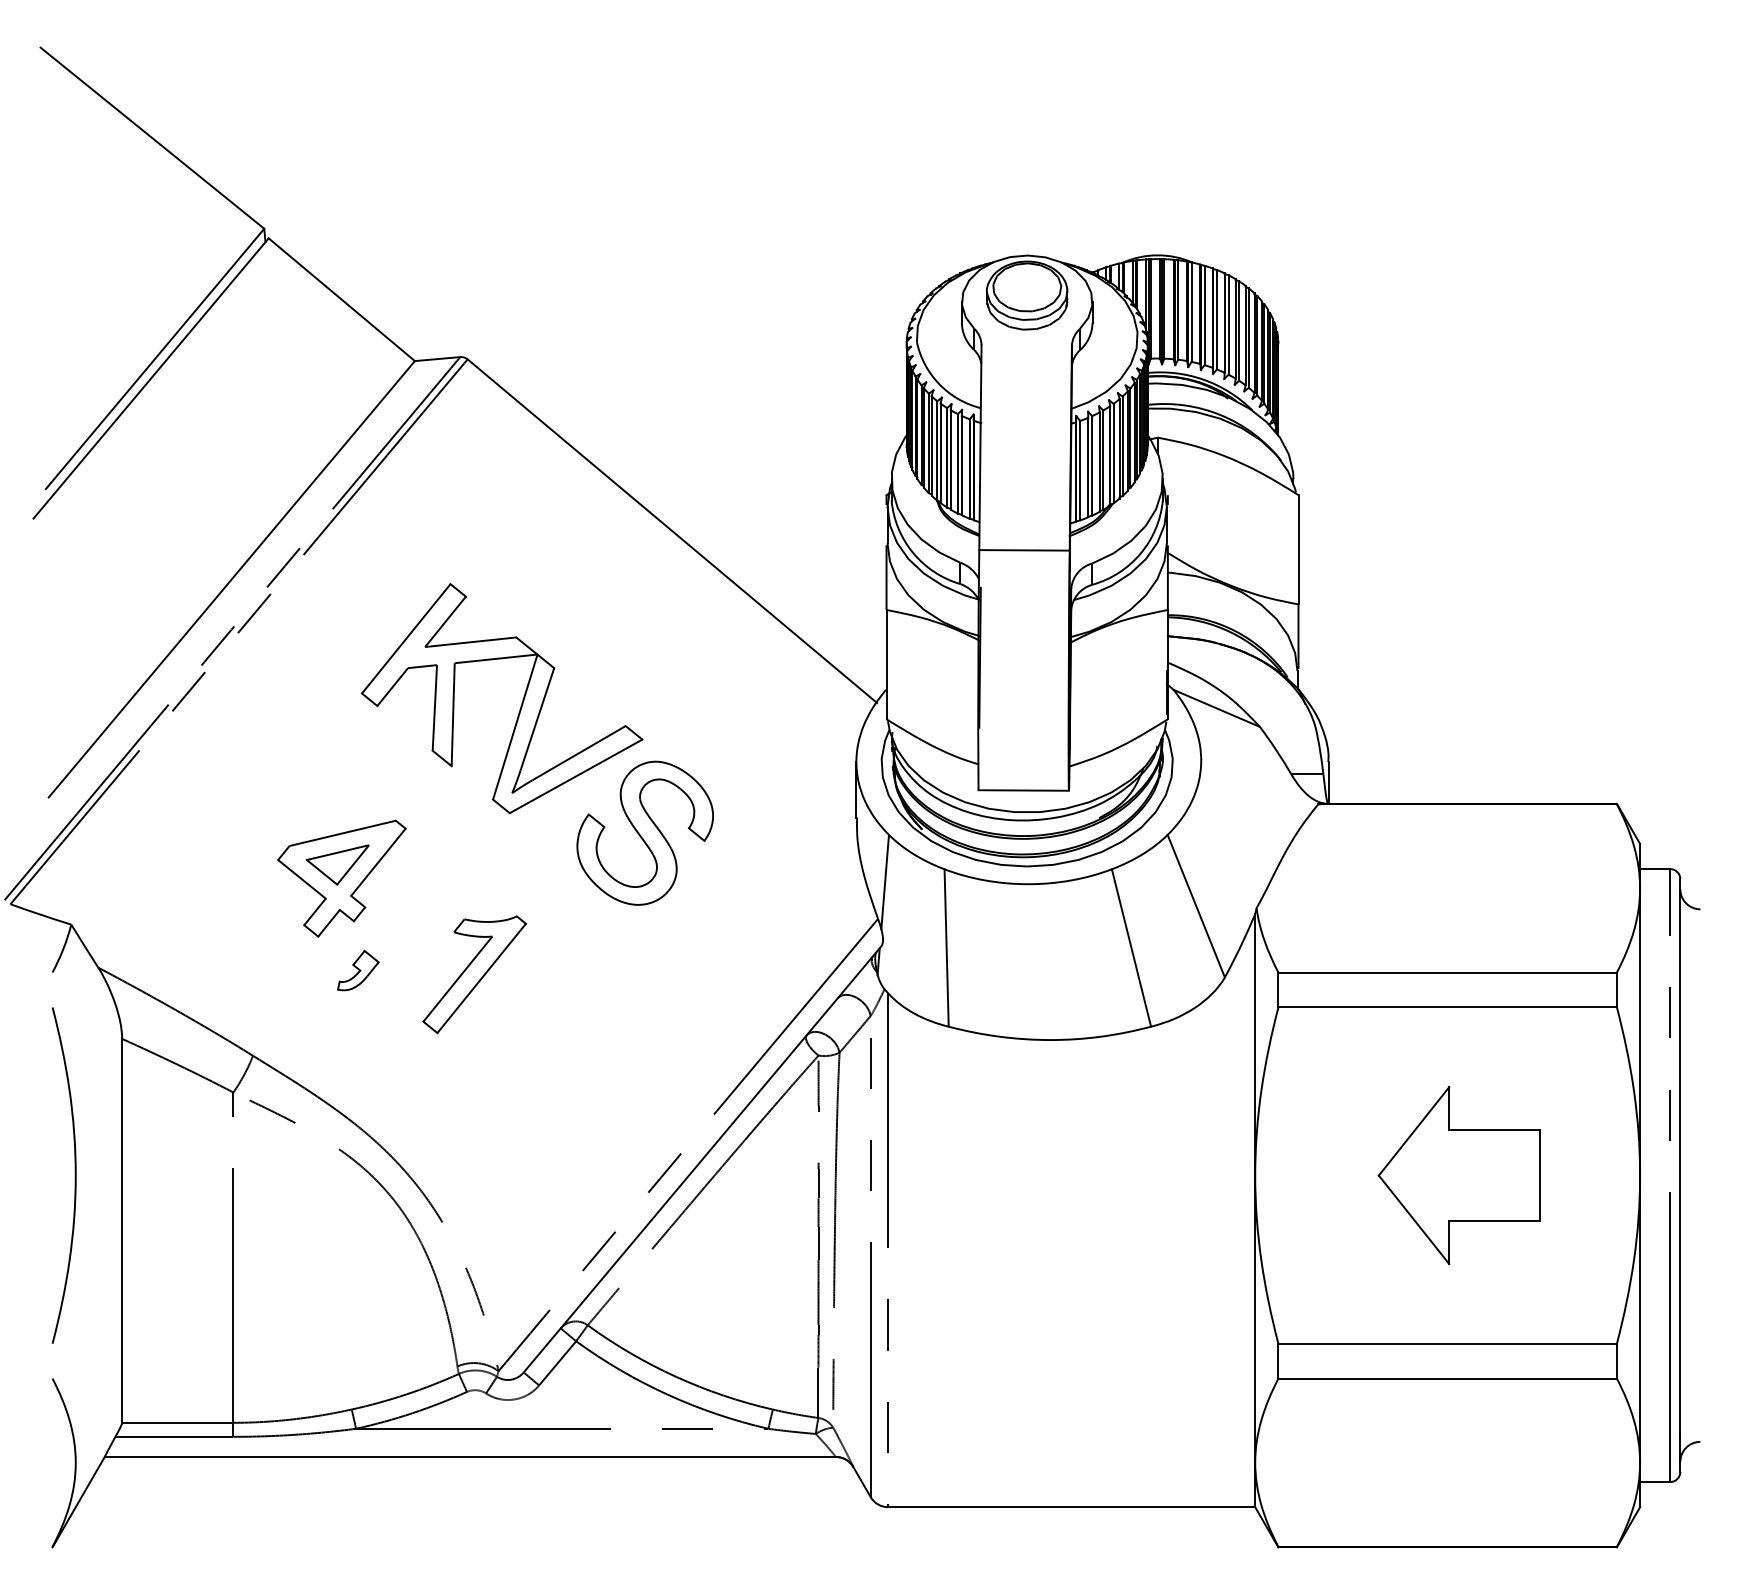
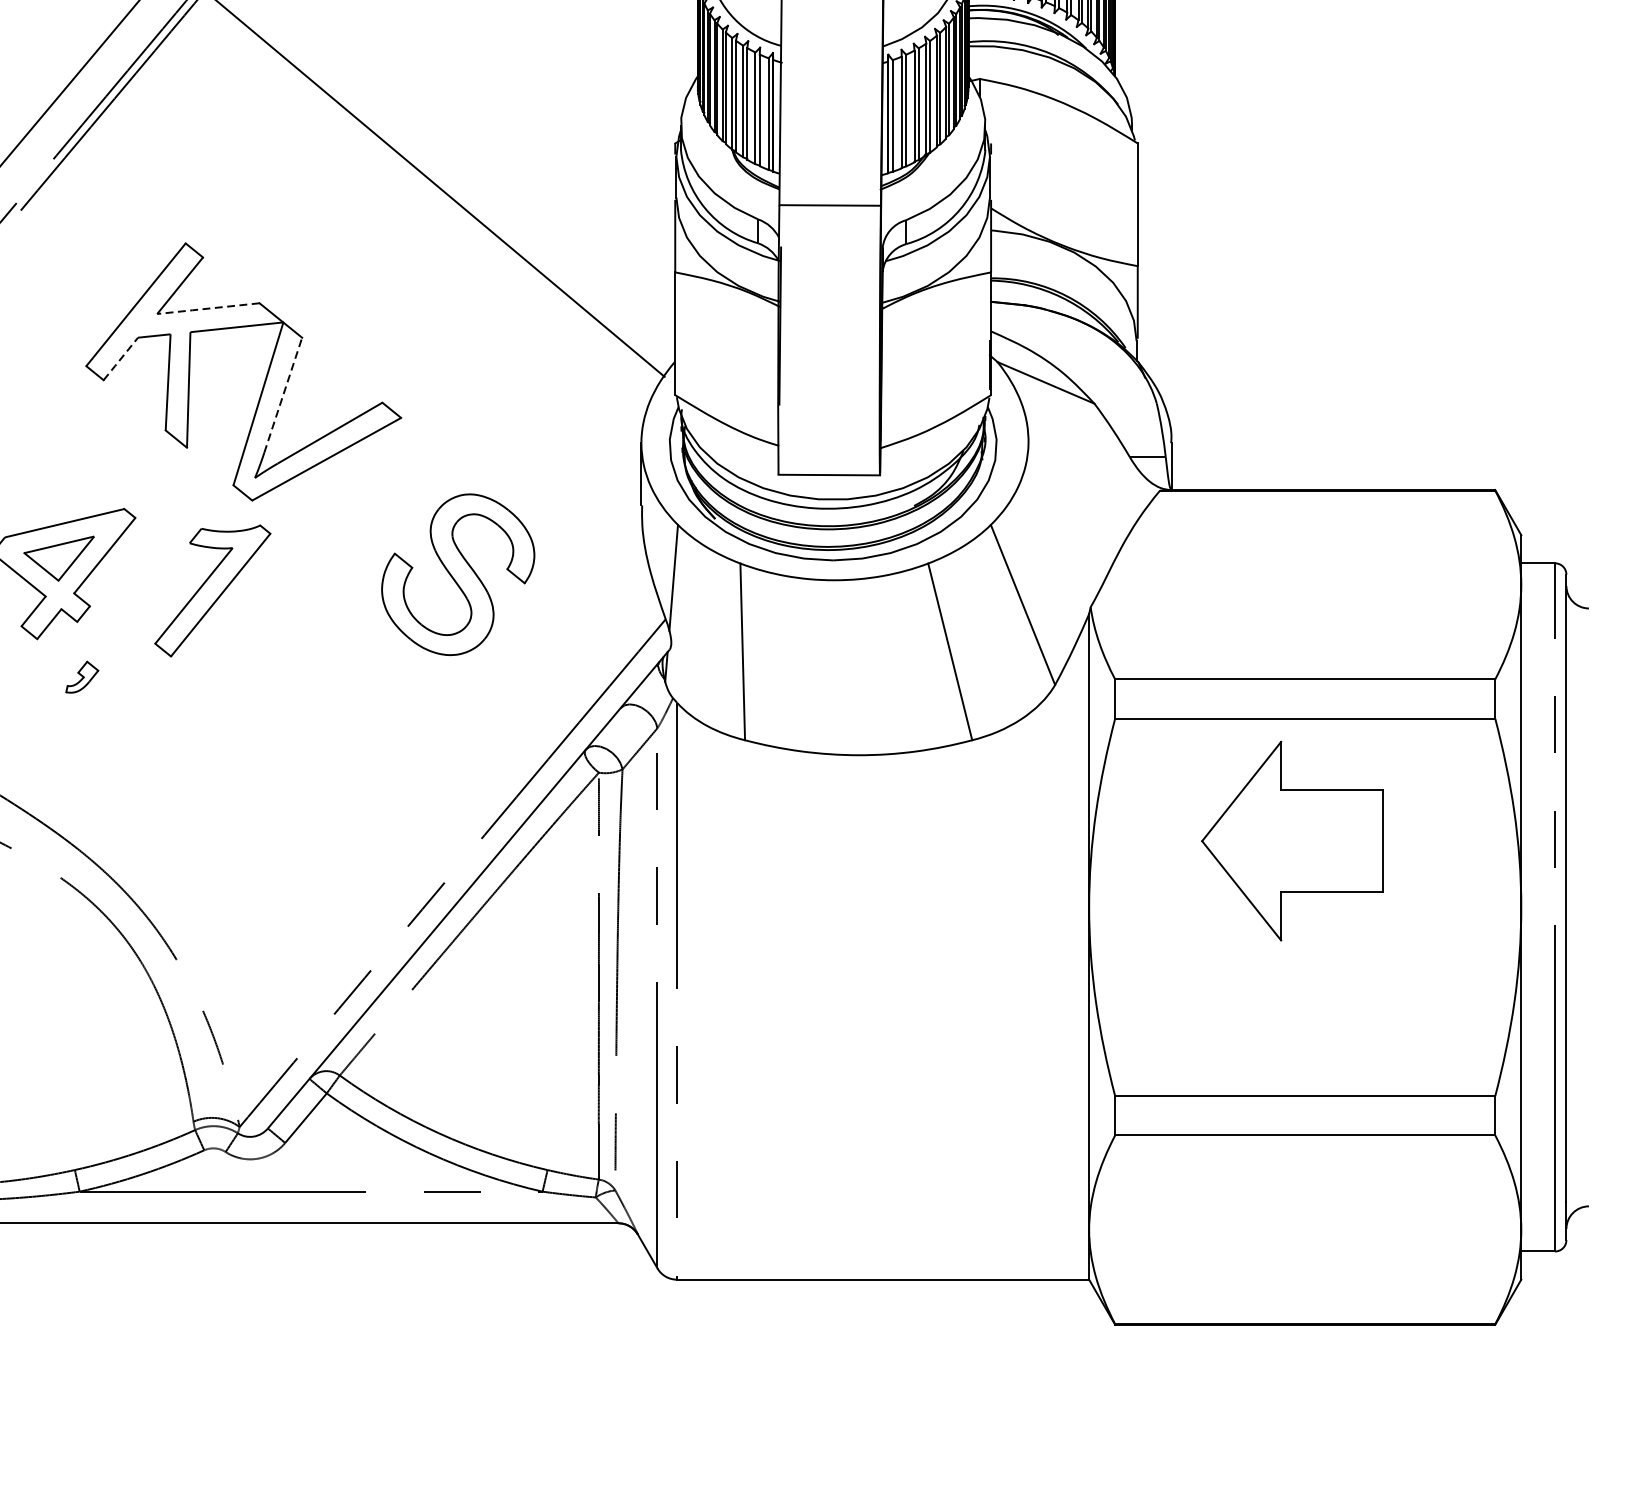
line: (470, 642) -> (208, 308), solid -> dashed
line: (393, 686) -> (121, 358), solid -> dashed
line: (537, 719) -> (283, 395), solid -> dashed
part: (644, 832) -> (457, 573), moved
part: (358, 970) -> (82, 677), size x0.7
part: (474, 974) -> (212, 590), moved
part: (1458, 1175) -> (1291, 841), moved

